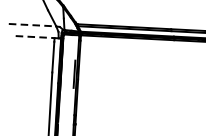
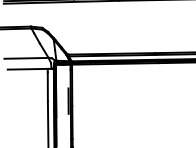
line: (33, 25) -> (27, 58), dashed -> solid
line: (34, 37) -> (29, 69), dashed -> solid

